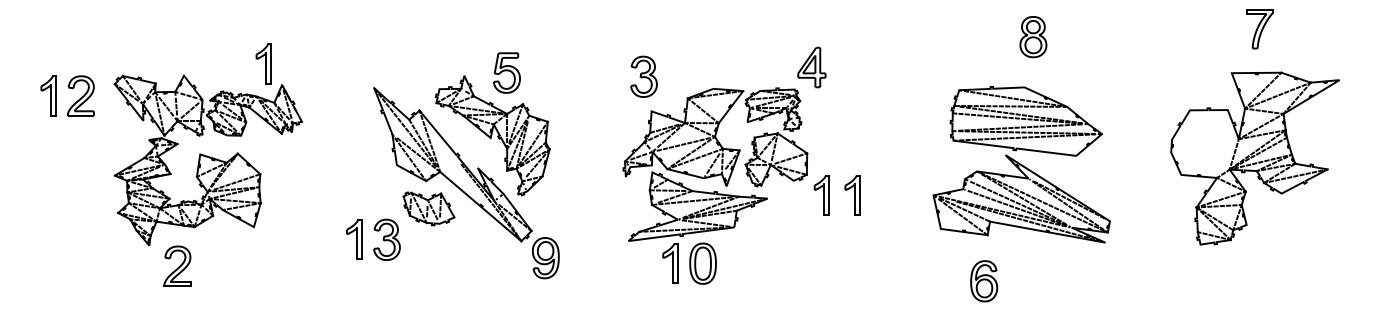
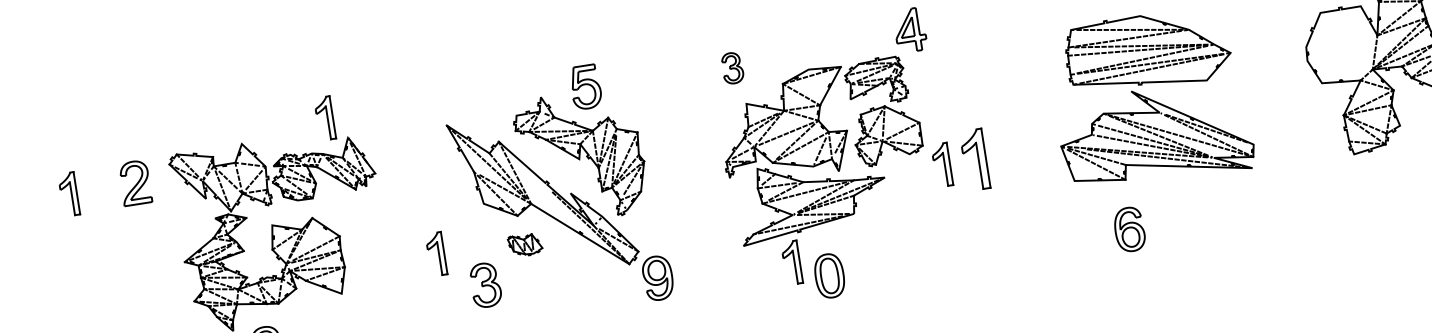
part: (643, 76) -> (732, 68), size x0.7
part: (48, 95) -> (68, 193), moved
part: (852, 195) -> (974, 160), size x1.4
part: (428, 208) -> (524, 244), size x0.6
part: (354, 239) -> (436, 254), moved
part: (702, 263) -> (829, 275), moved

